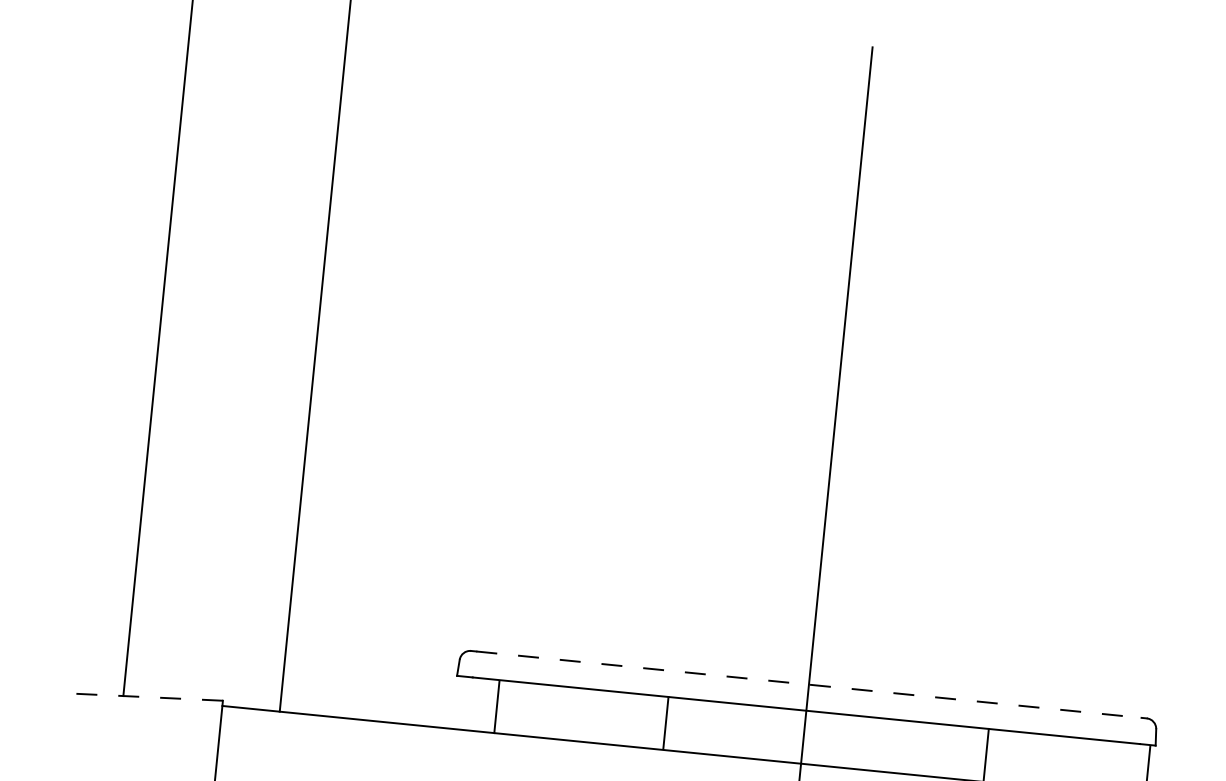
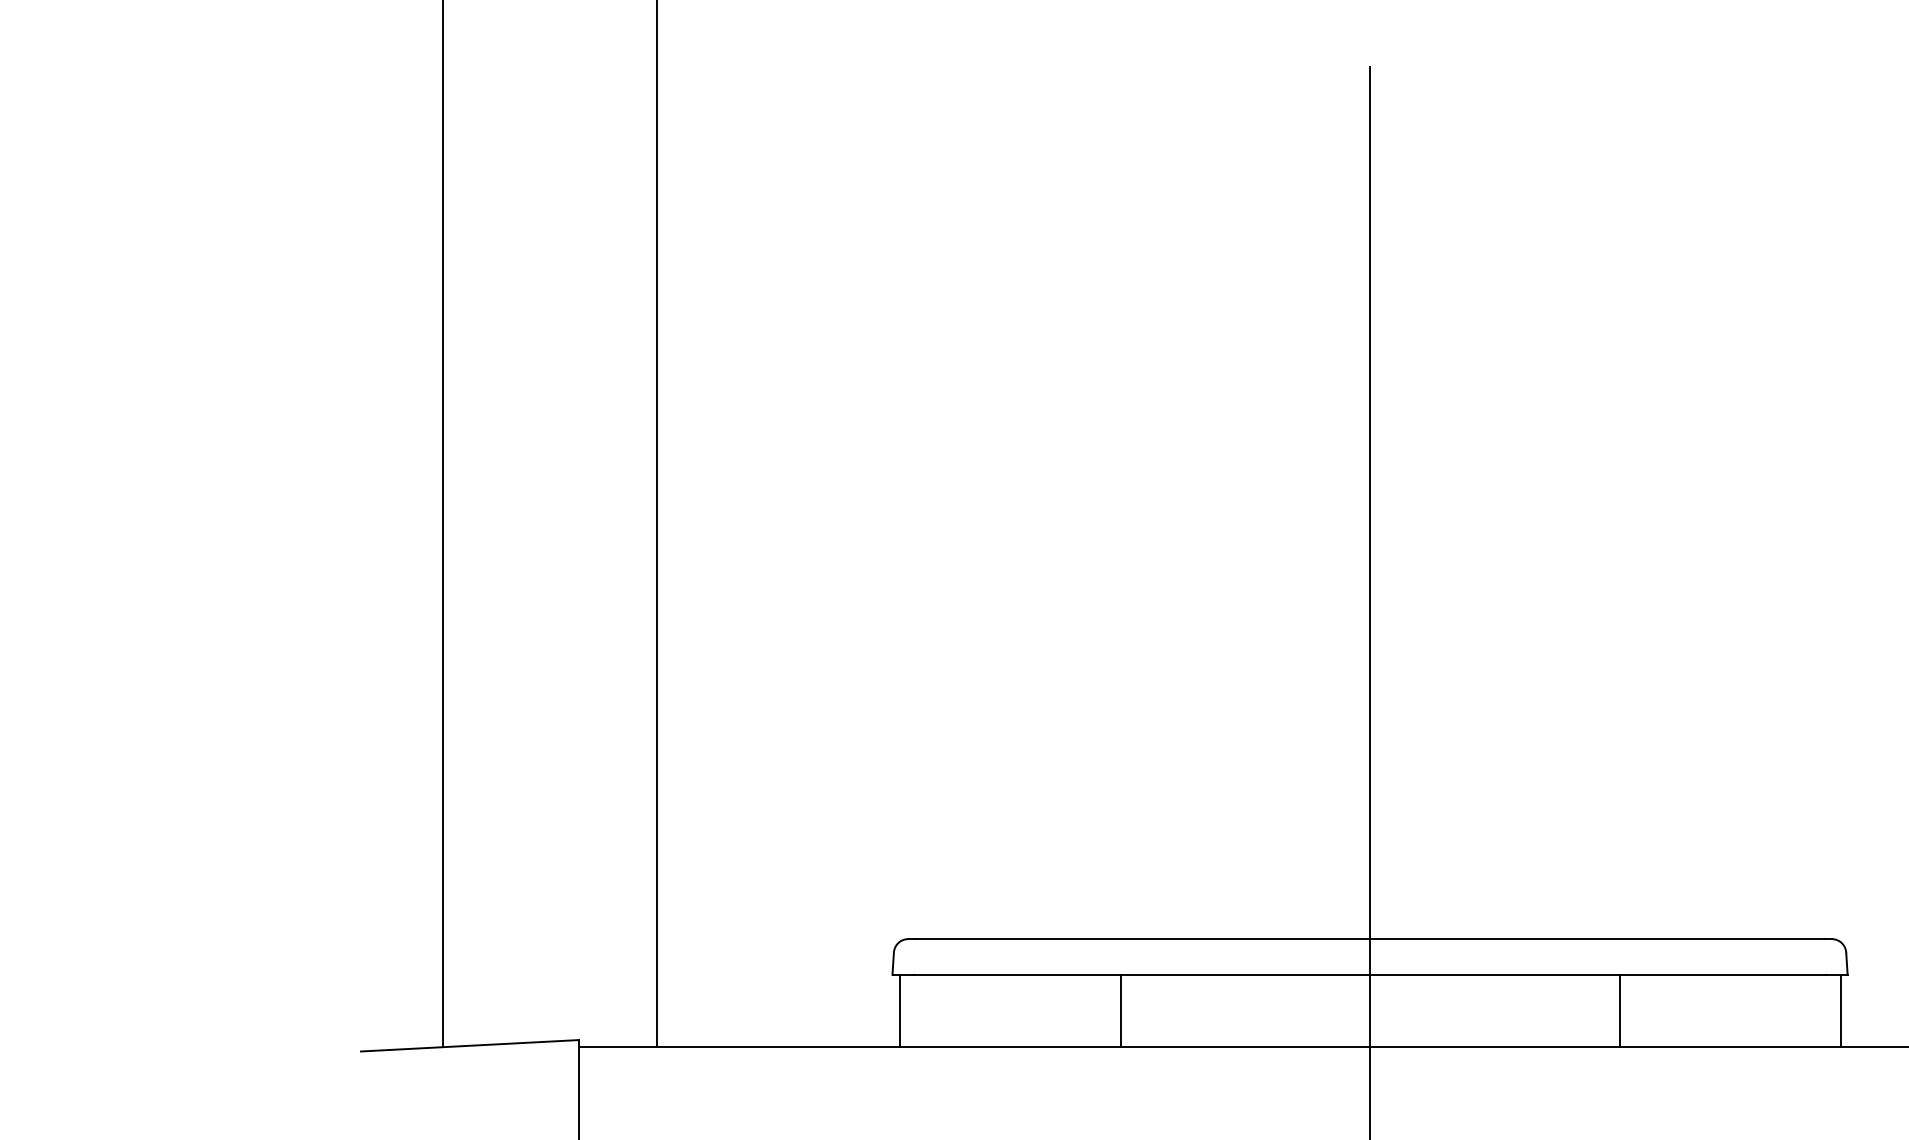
line: (809, 684) -> (1370, 939), dashed -> solid
line: (142, 696) -> (469, 1045), dashed -> solid
line: (496, 706) -> (899, 1011), moved
line: (665, 723) -> (1120, 1010), moved

